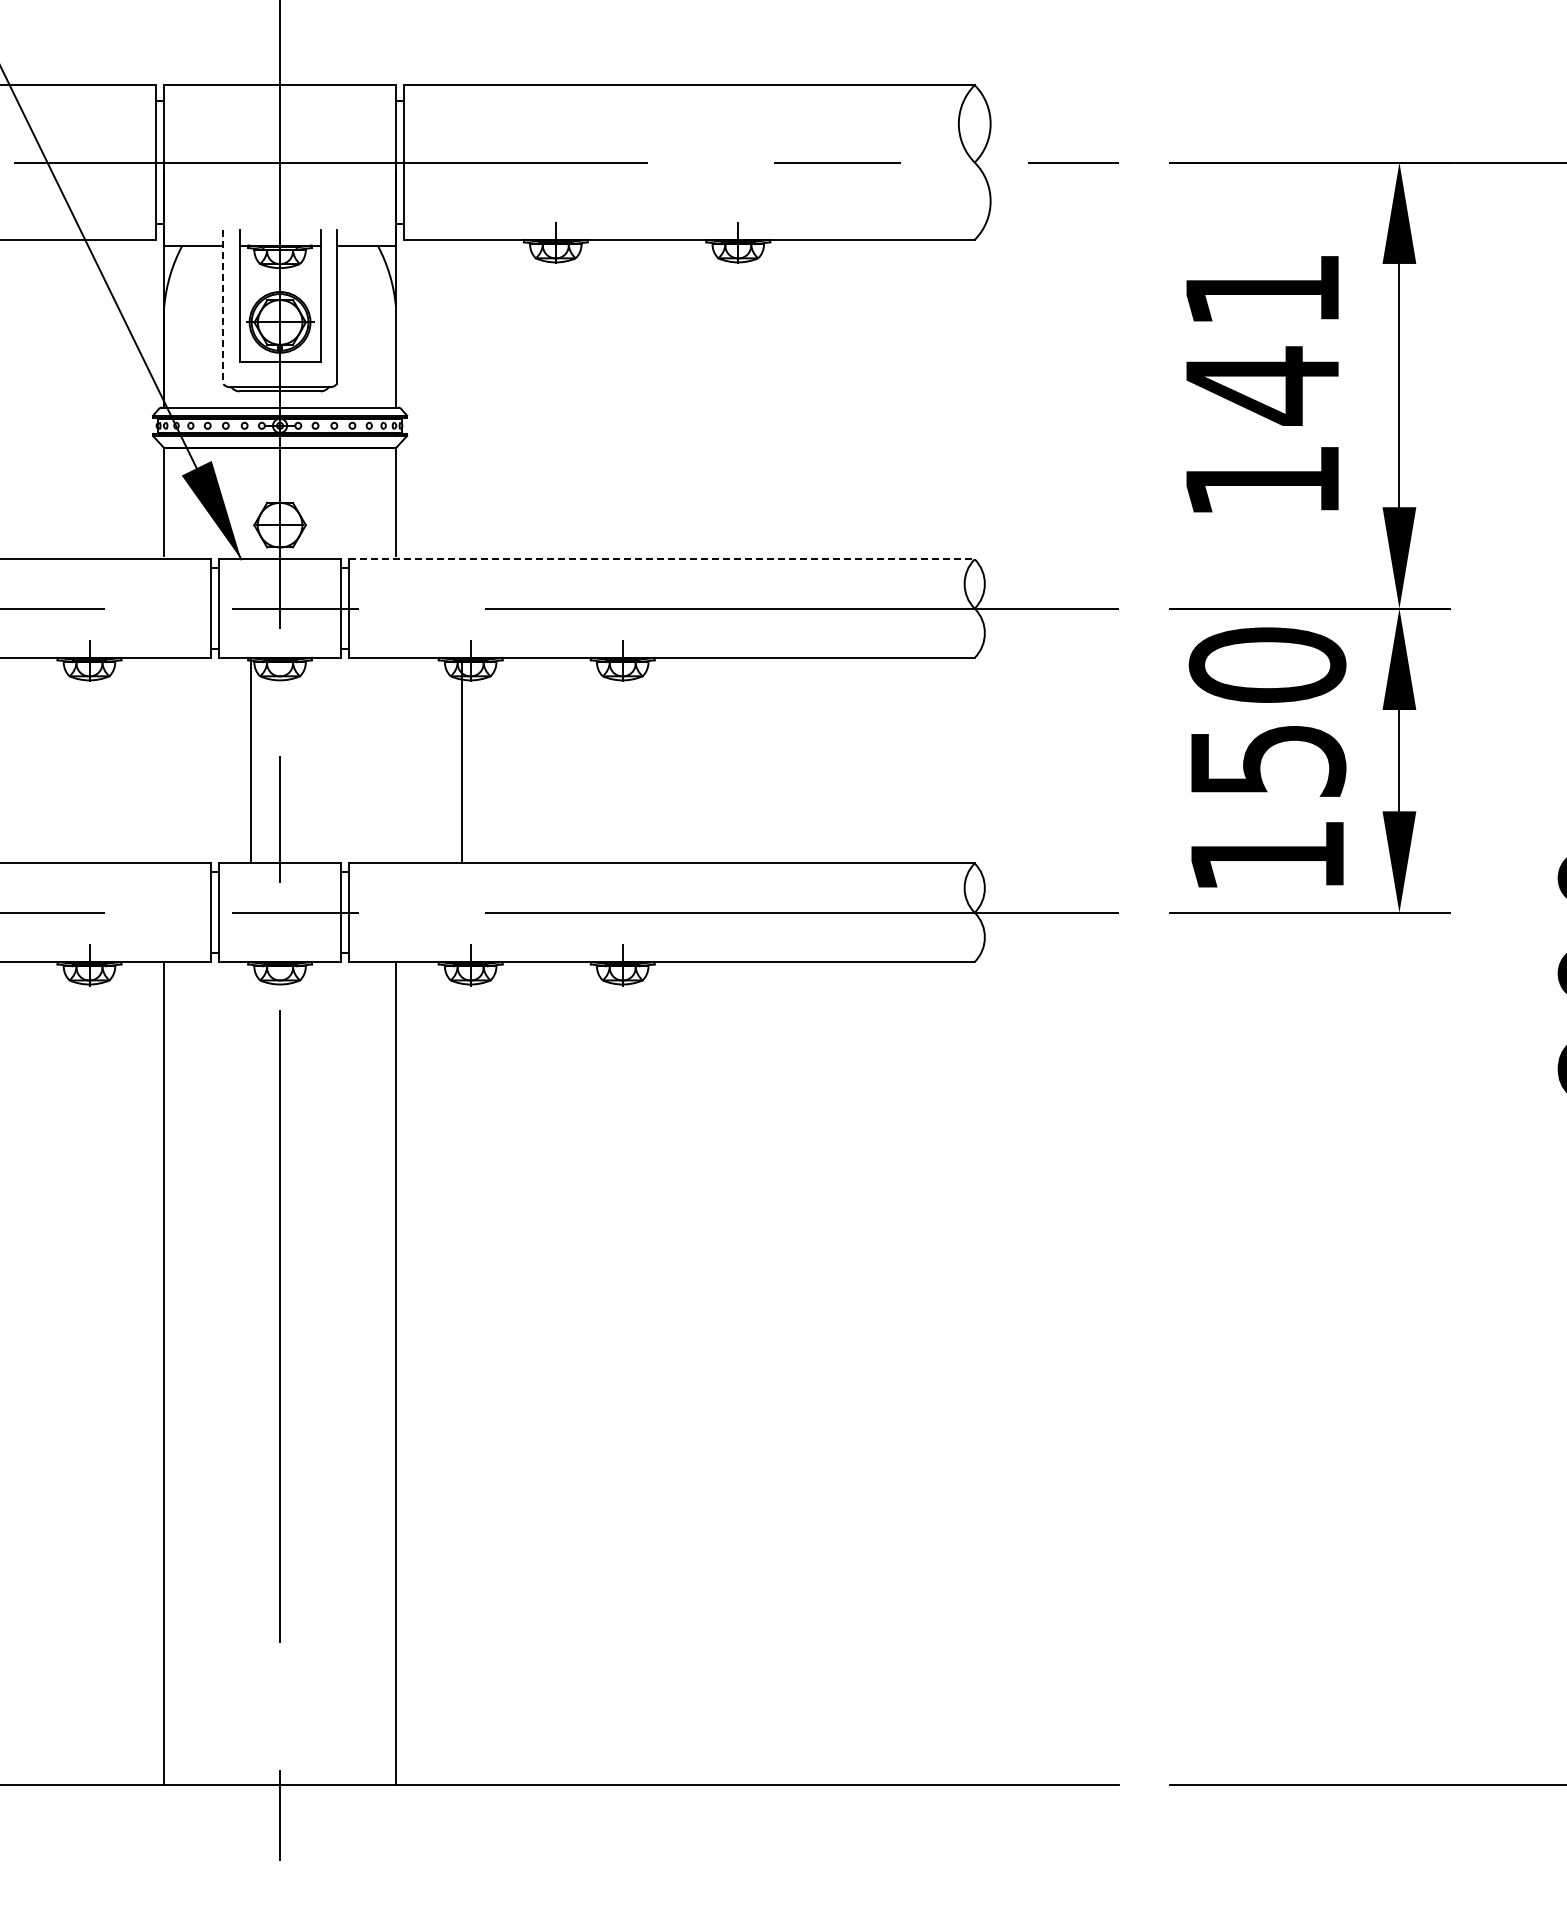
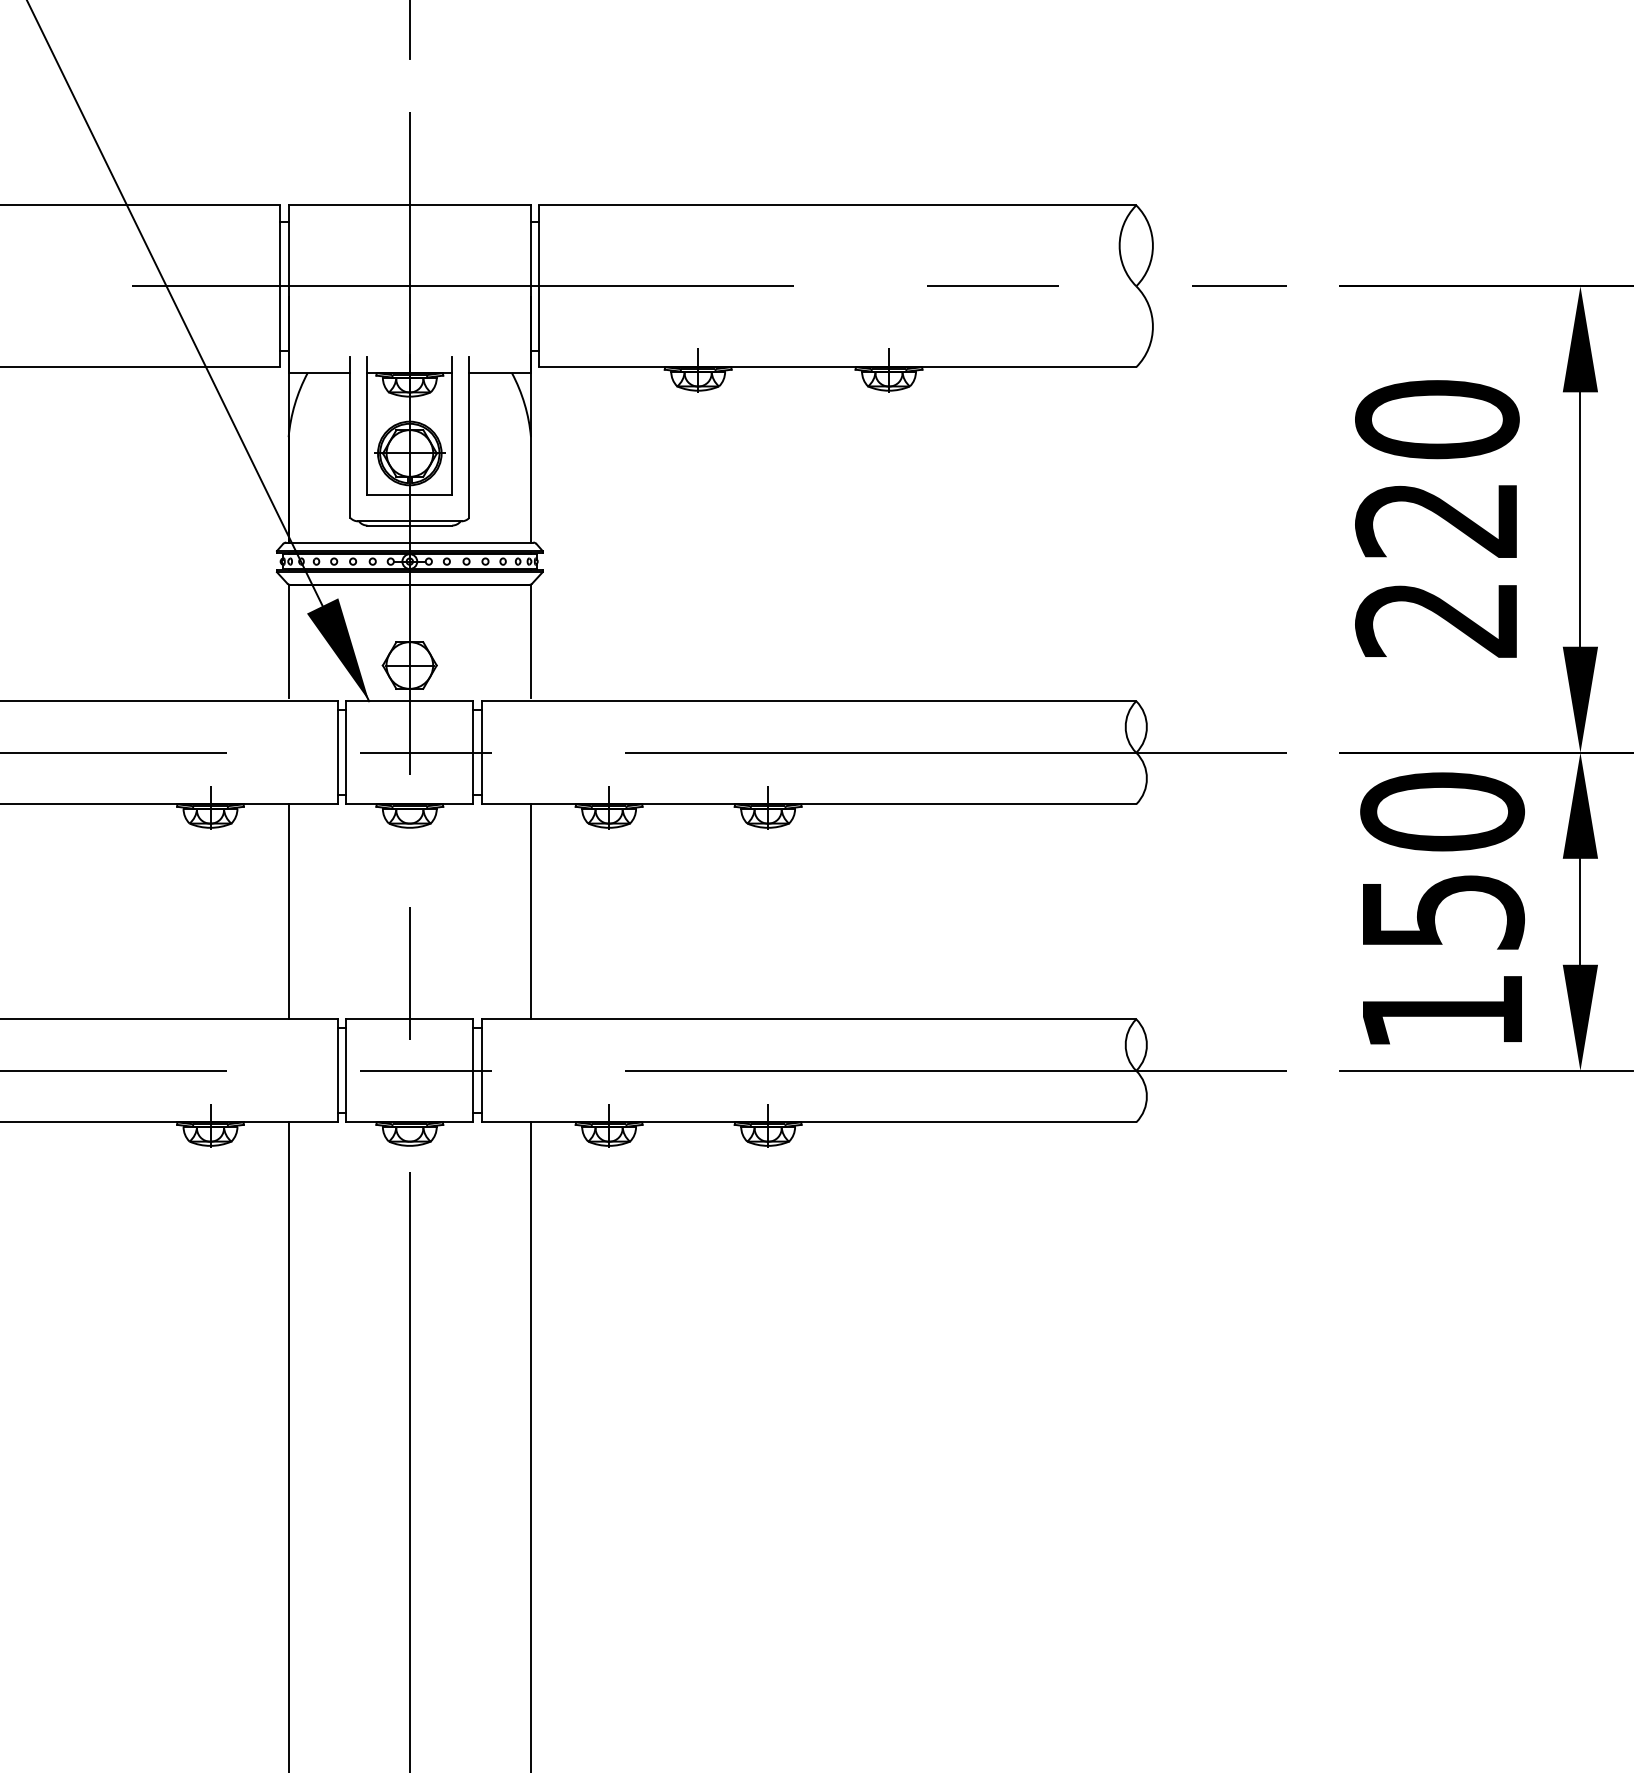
line: (223, 307) -> (350, 437), dashed -> solid
text: (1262, 384) -> (1437, 518), 141 -> 220
line: (661, 559) -> (808, 701), dashed -> solid
line: (251, 760) -> (288, 911), moved
line: (461, 760) -> (530, 911), moved

